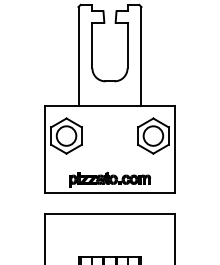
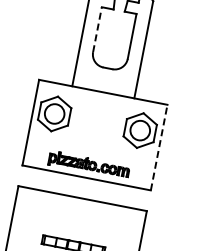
line: (92, 45) -> (97, 29), solid -> dashed
line: (175, 148) -> (159, 147), solid -> dashed

